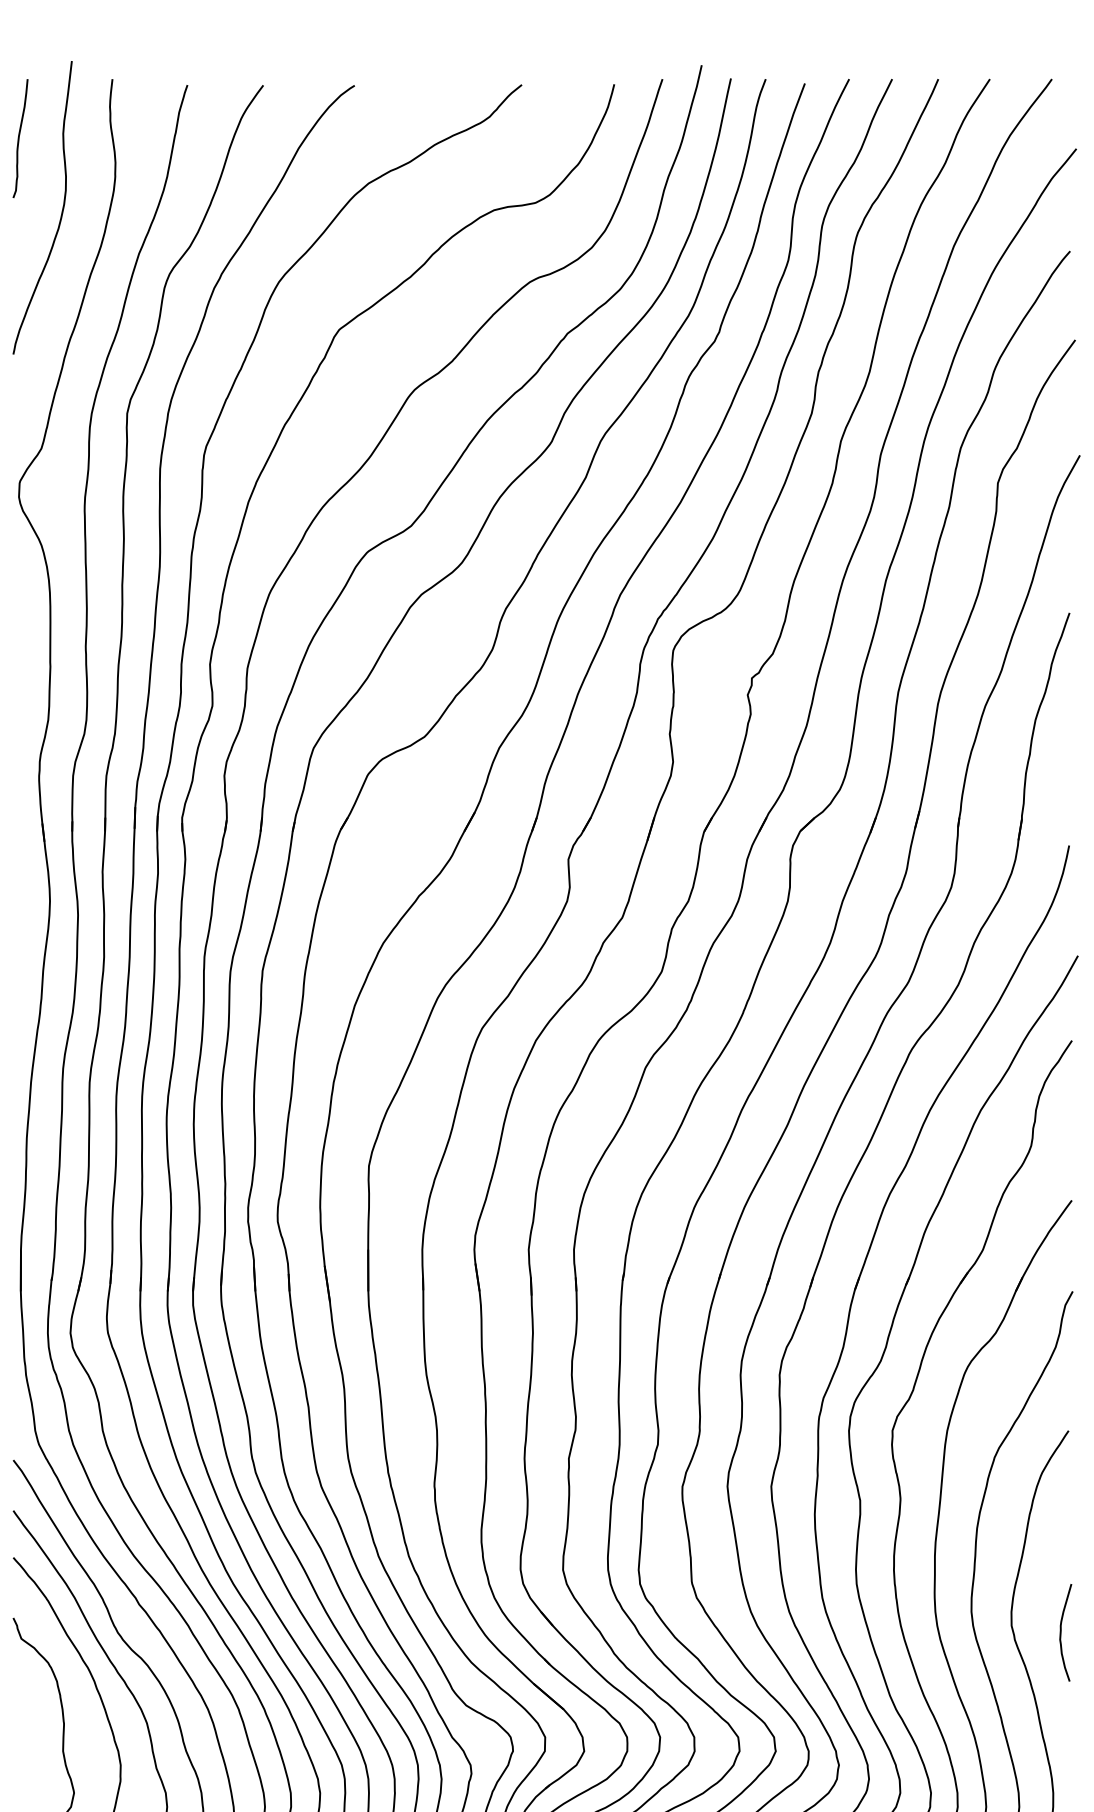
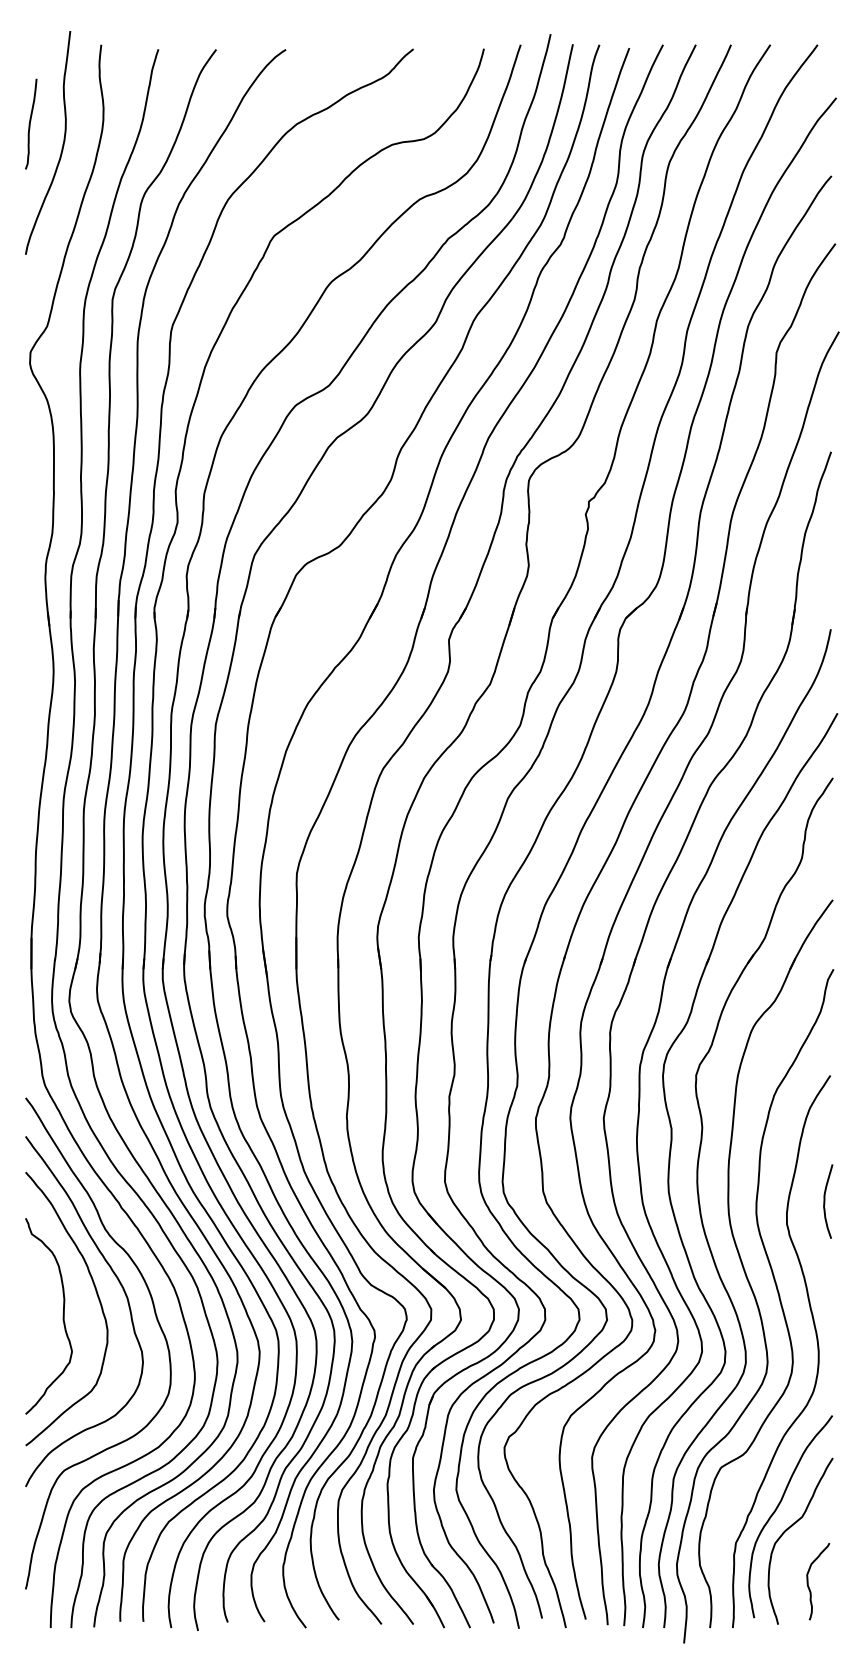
curve: (19, 137) -> (30, 123), moved
curve: (1062, 1632) -> (825, 1201), moved

